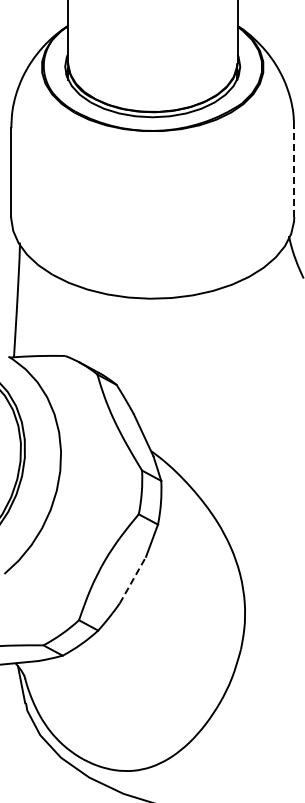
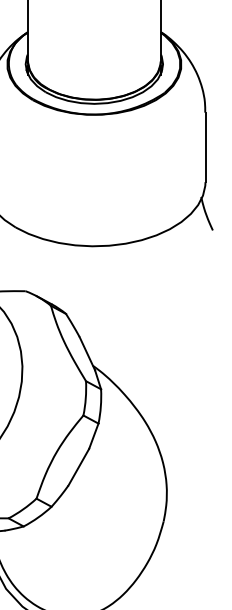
line: (294, 172) -> (205, 147), dashed -> solid
line: (132, 580) -> (78, 467), dashed -> solid

